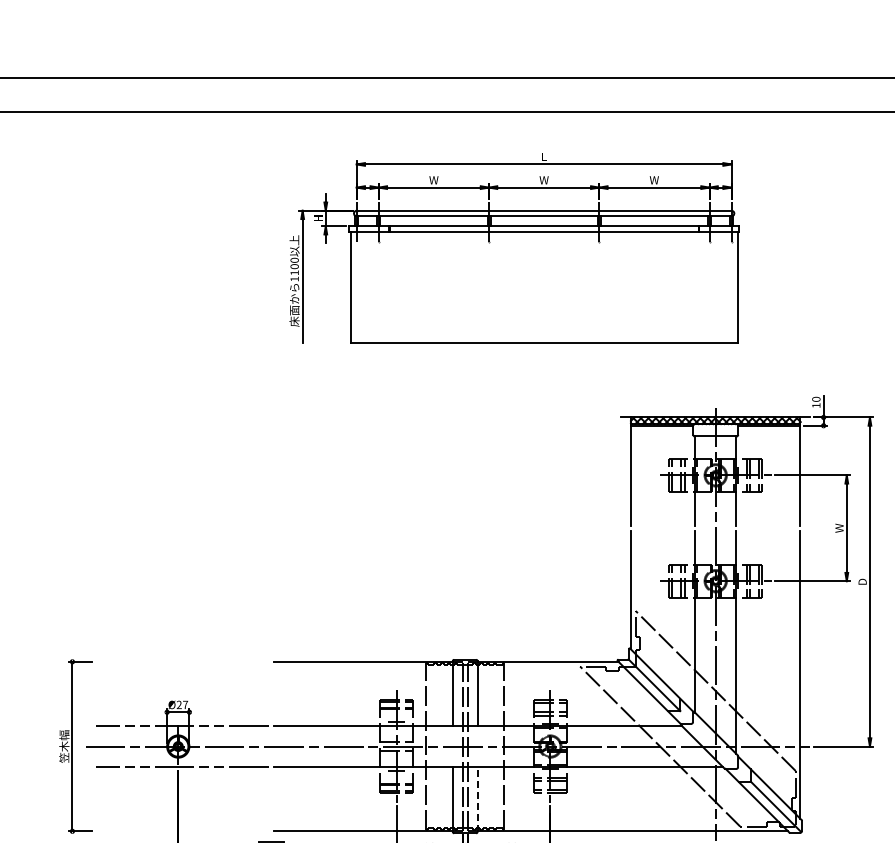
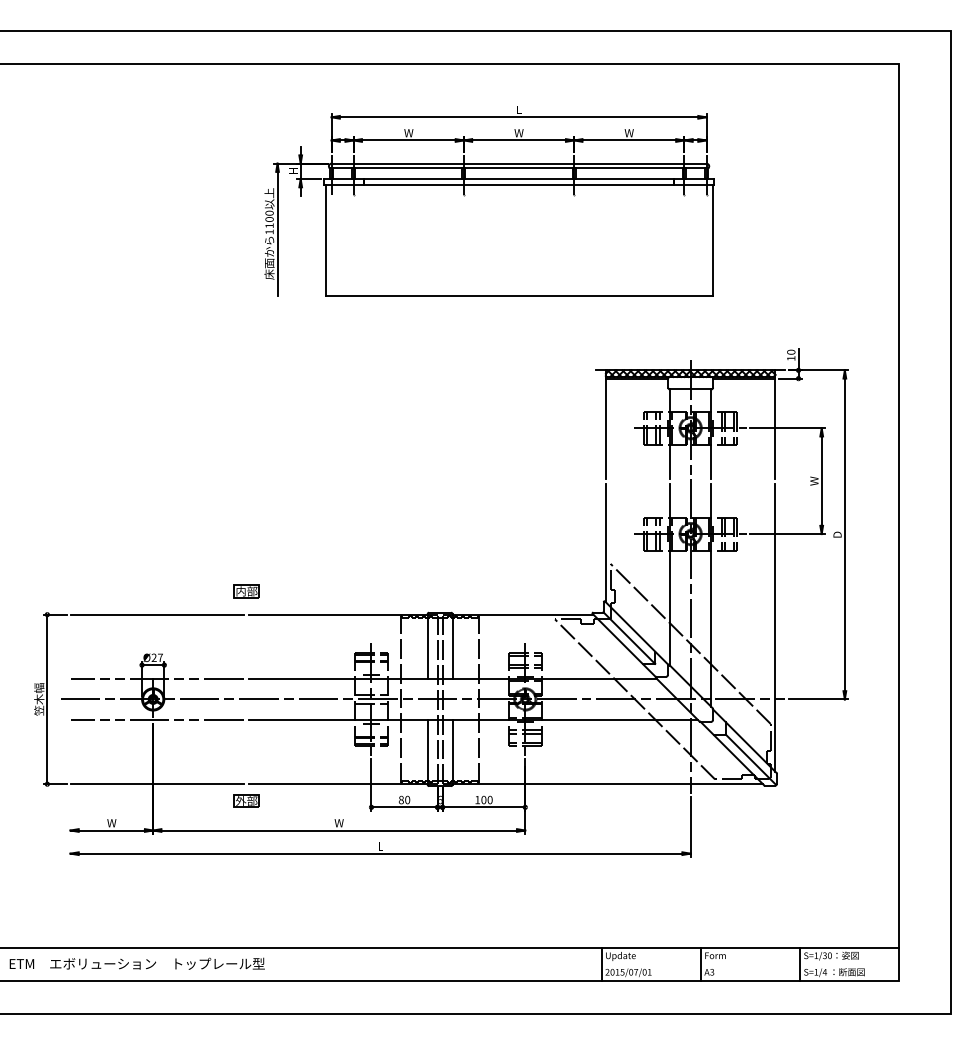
part: (271, 638) -> (246, 591), added
line: (181, 661) -> (156, 614), added
line: (477, 798) -> (452, 751), dashed -> solid
line: (181, 831) -> (156, 784), added

